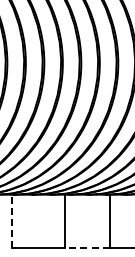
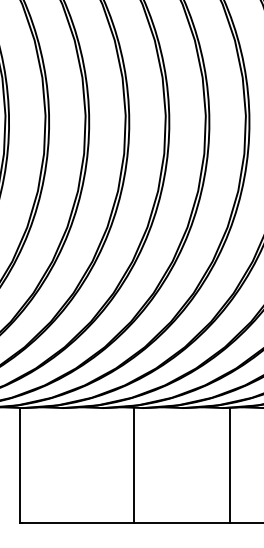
line: (12, 220) -> (20, 463), dashed -> solid
line: (86, 247) -> (180, 522), dashed -> solid

